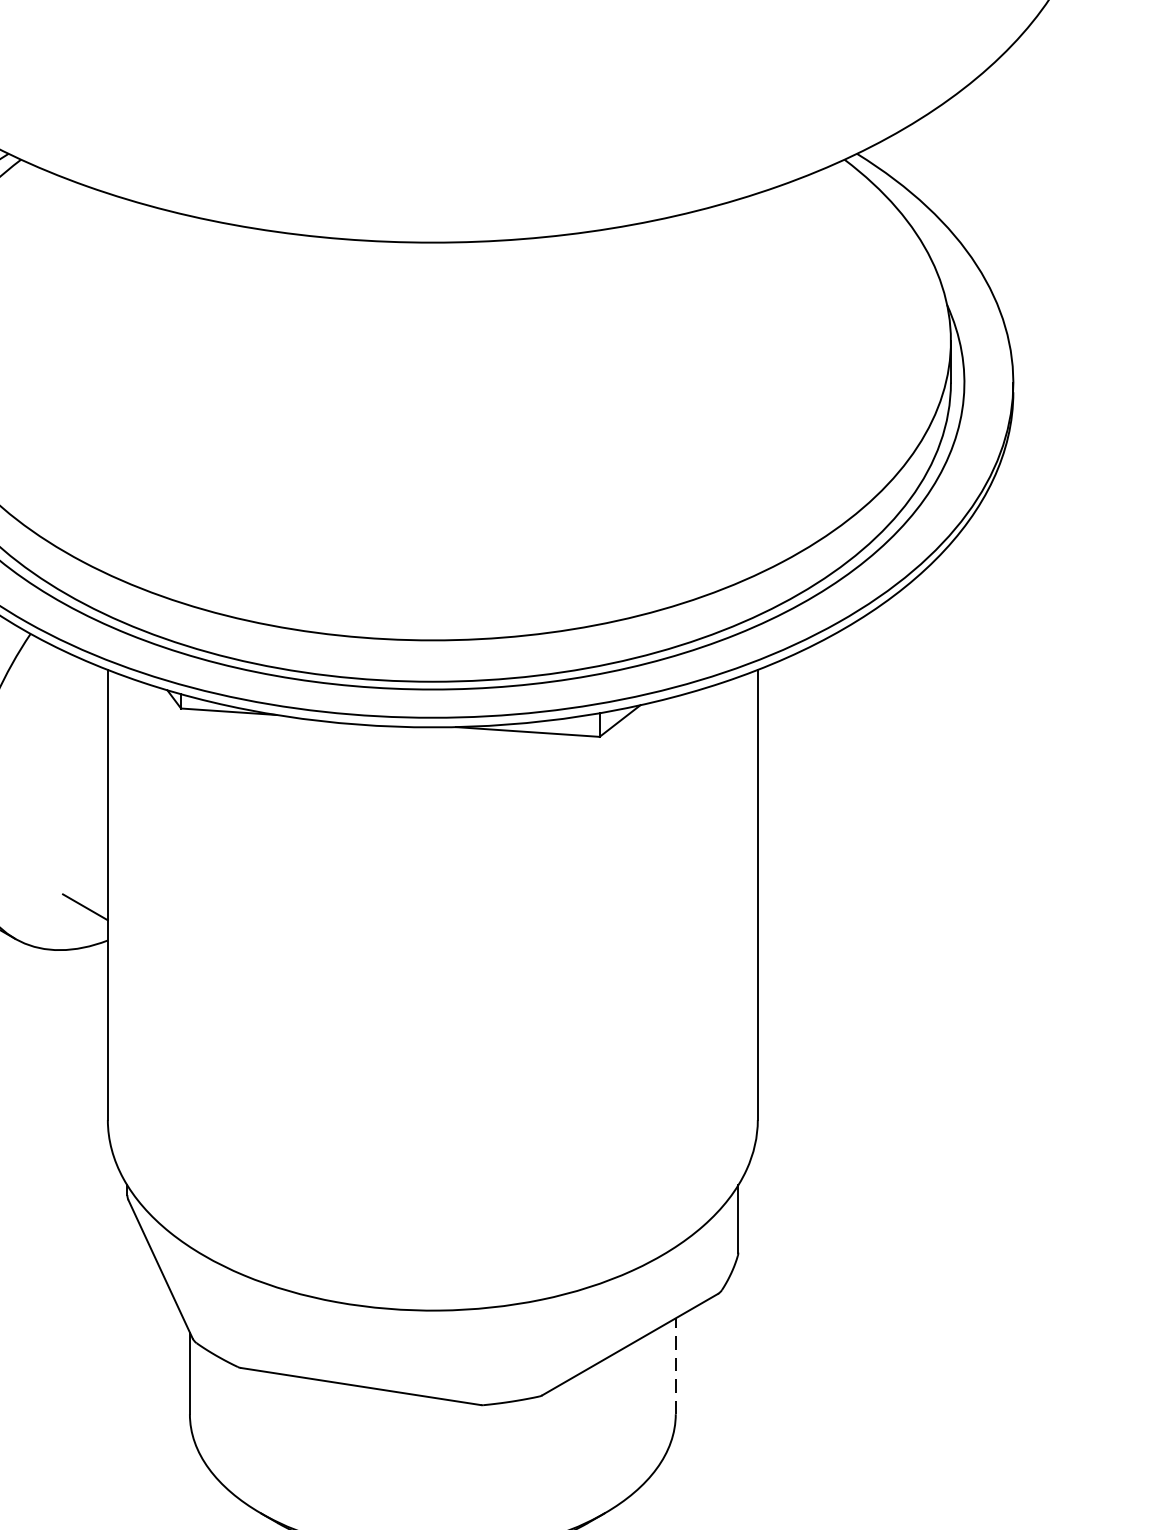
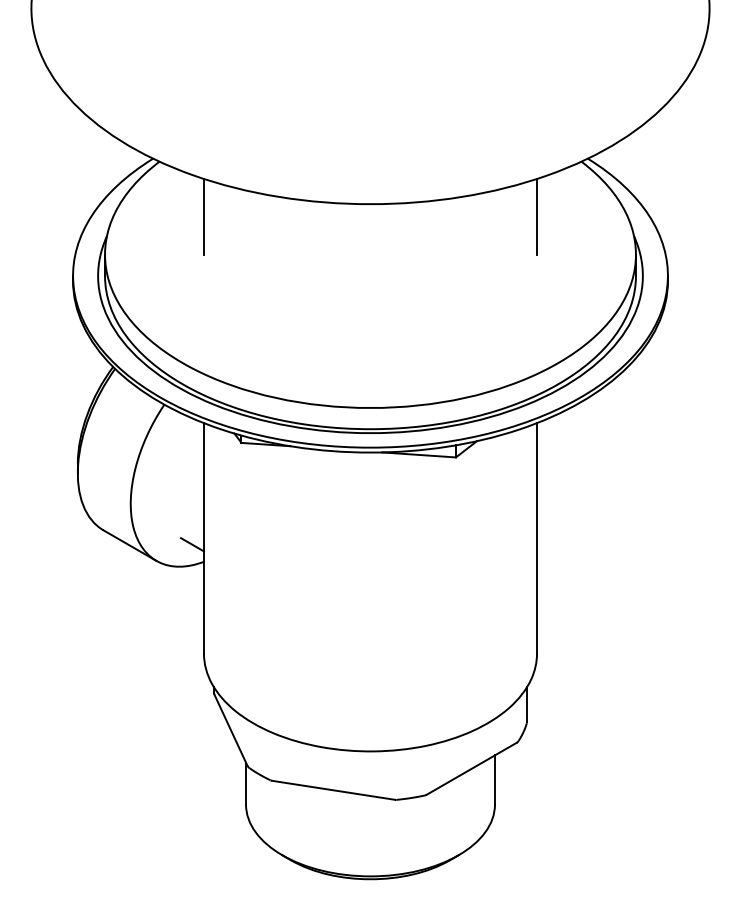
line: (106, 266) -> (203, 216), added
line: (758, 266) -> (537, 216), added
line: (674, 1365) -> (494, 779), dashed -> solid

